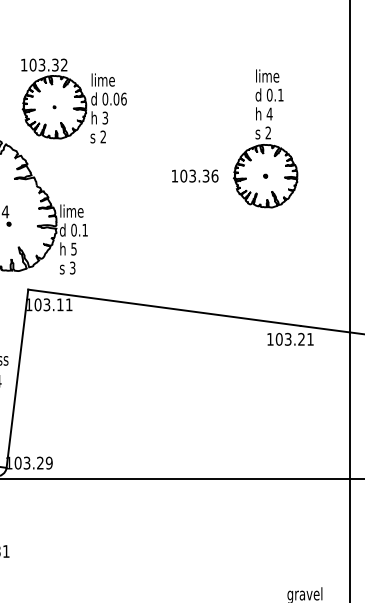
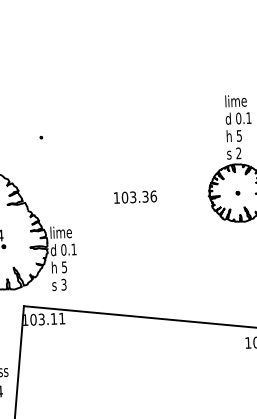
part: (73, 100) -> (58, 130), removed
text: (269, 113) -> (239, 135), 4 -> 5
text: (195, 175) -> (135, 196), moved

